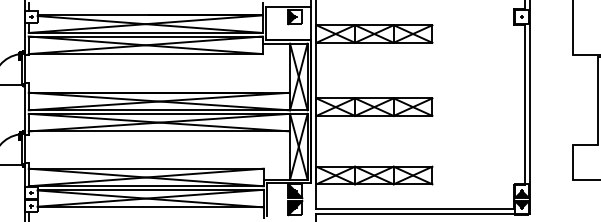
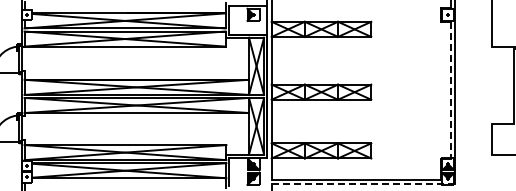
line: (524, 105) -> (450, 90), solid -> dashed
line: (423, 214) -> (363, 184), solid -> dashed

